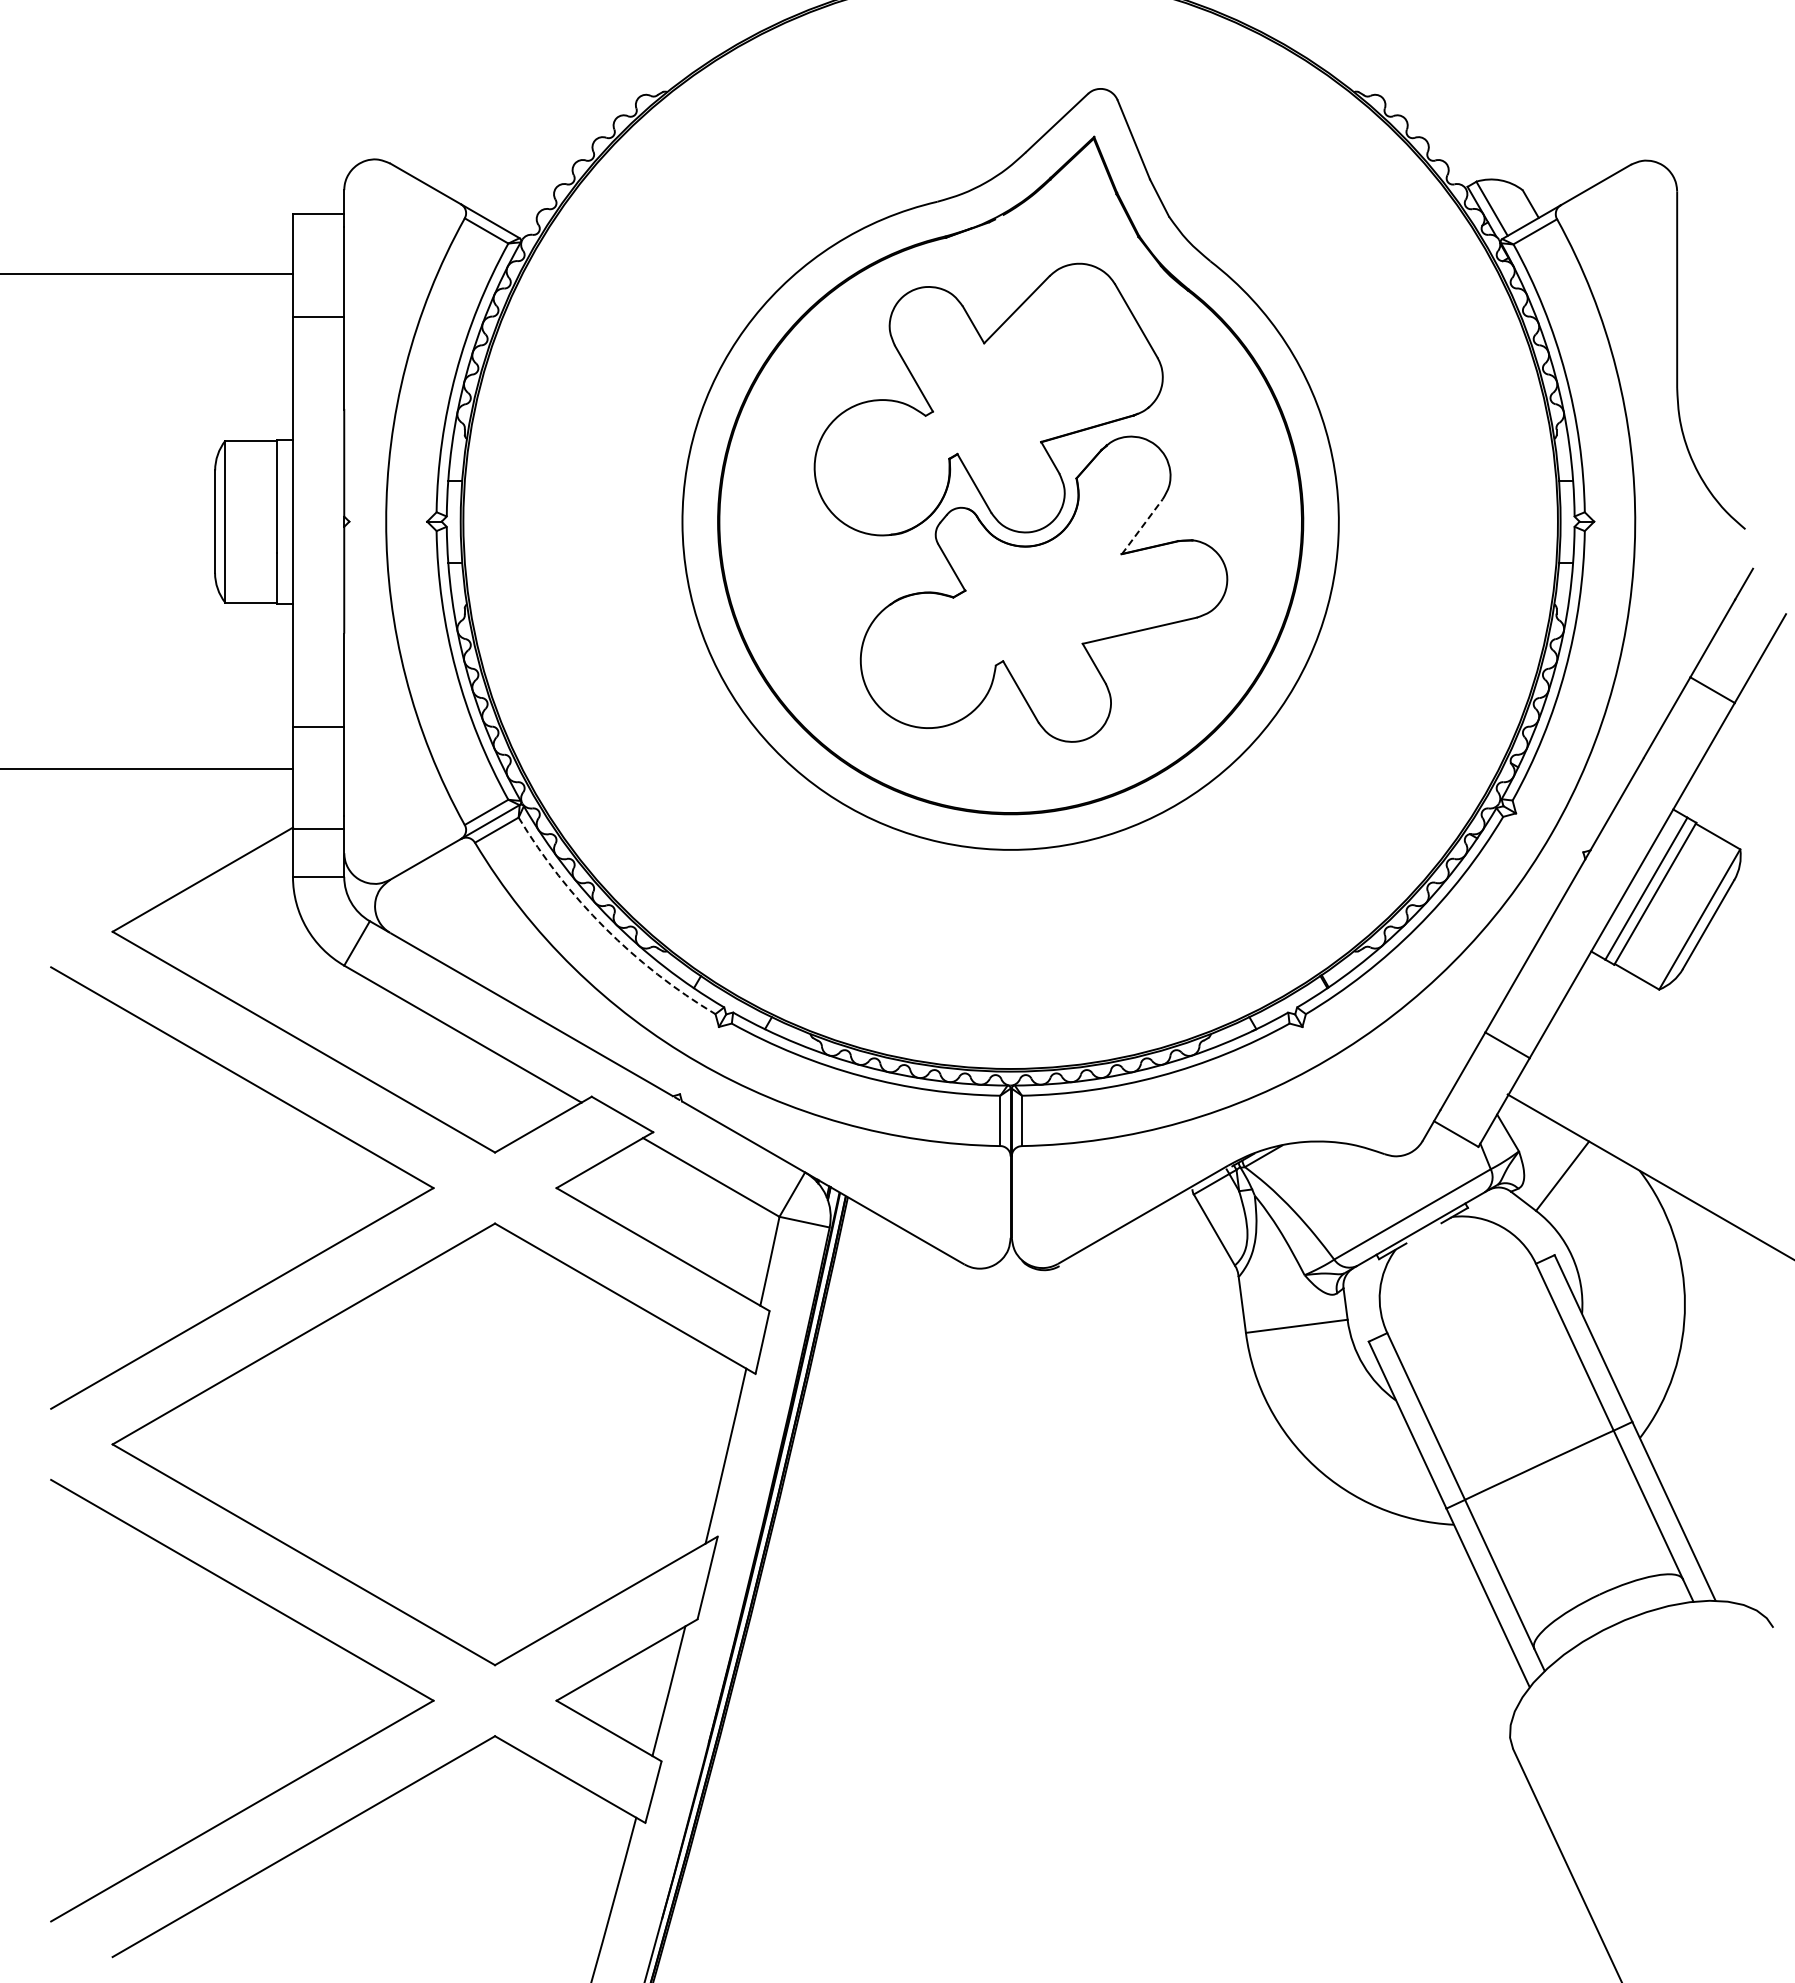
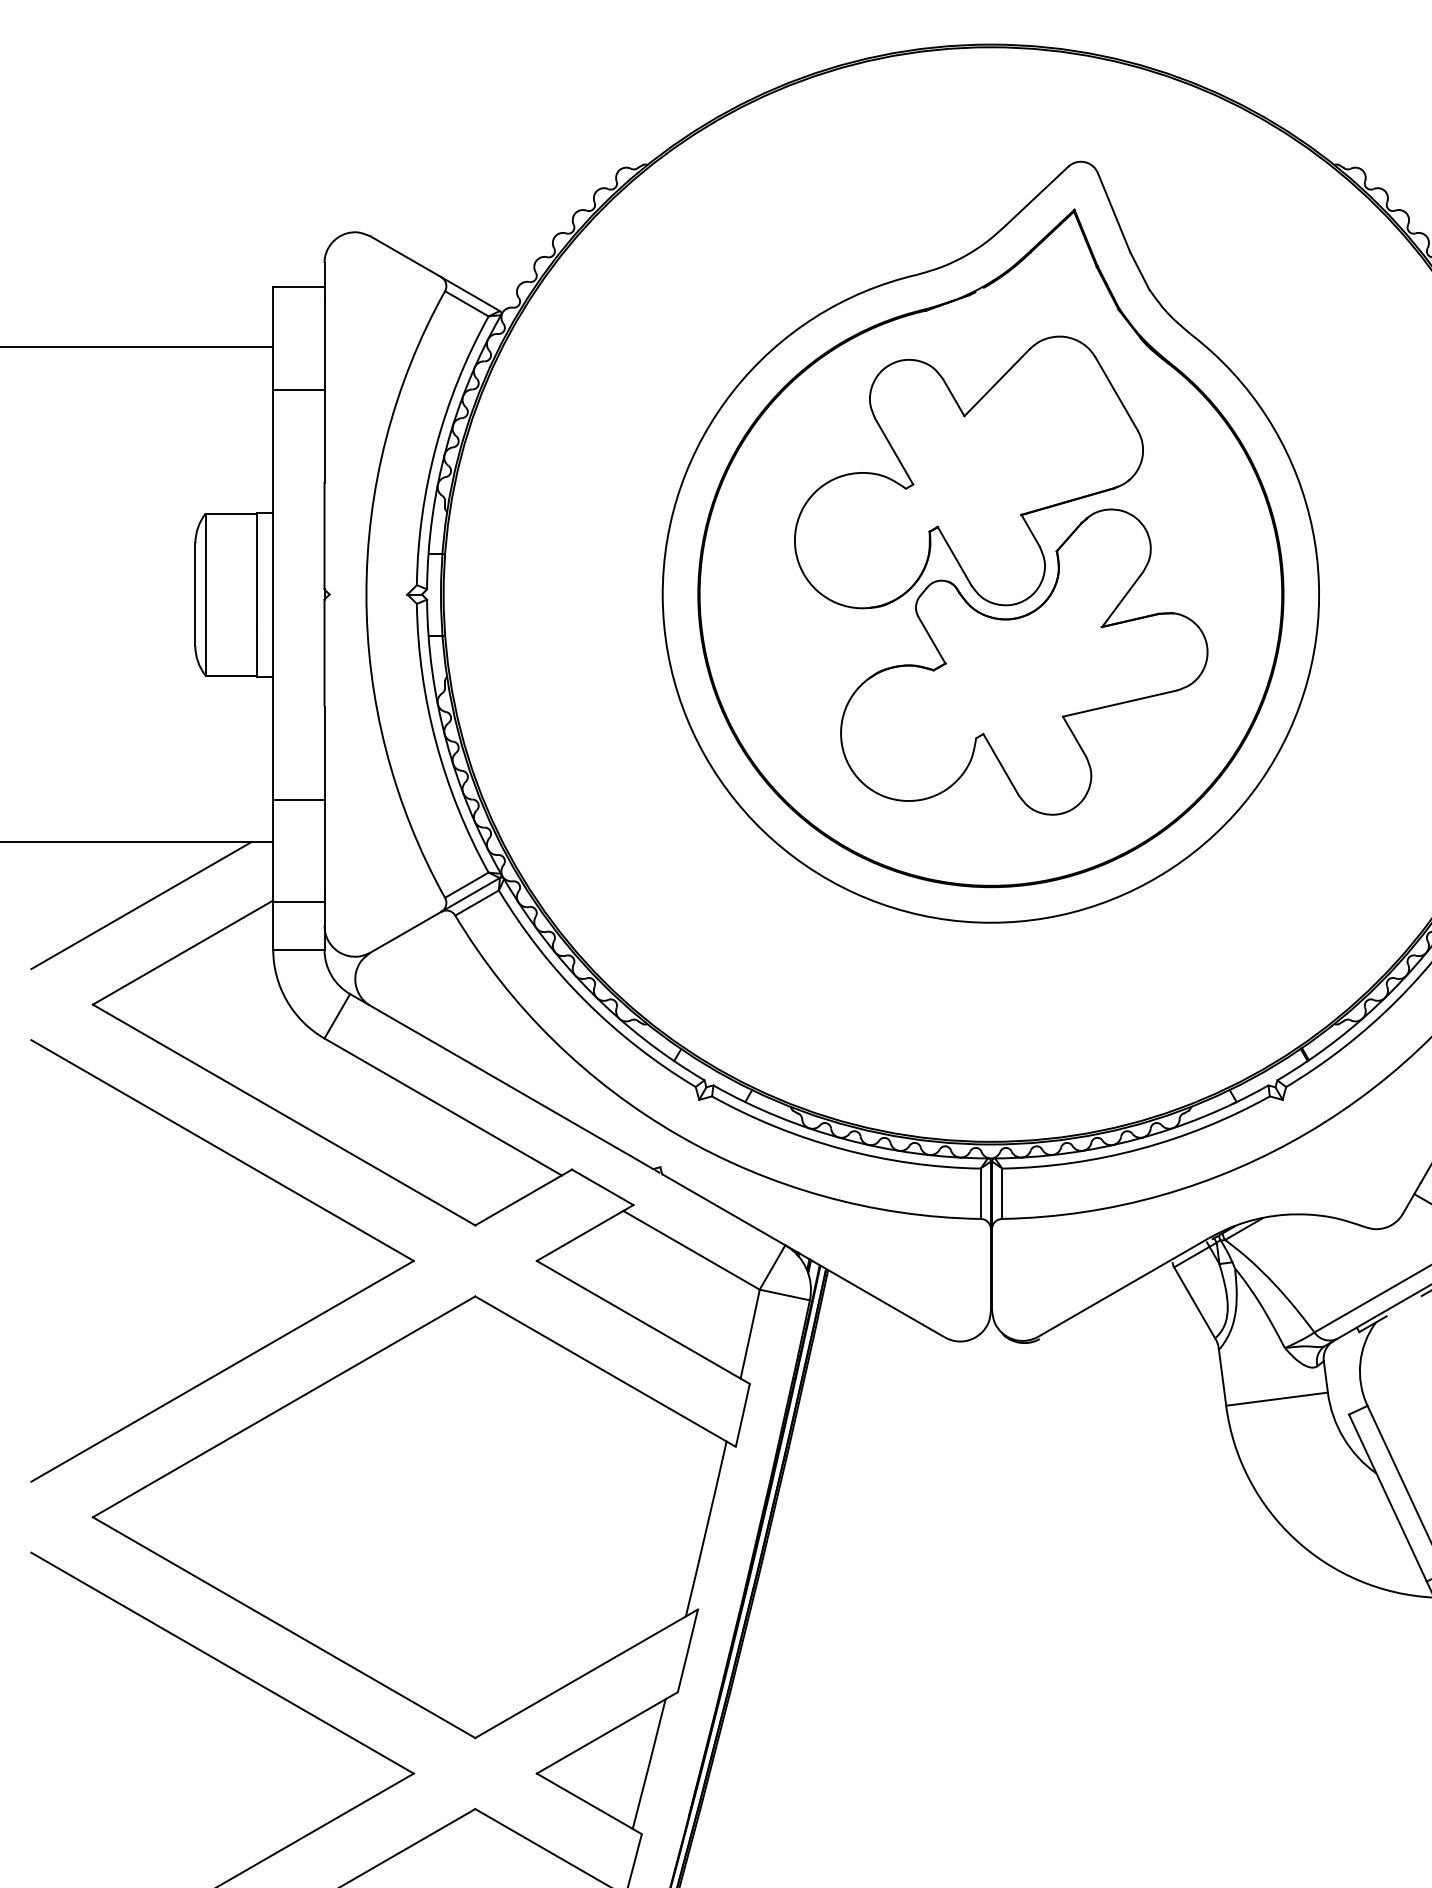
line: (1142, 526) -> (1122, 599), dashed -> solid
line: (161, 832) -> (141, 905), added
arc: (604, 927) -> (584, 1000), dashed -> solid

